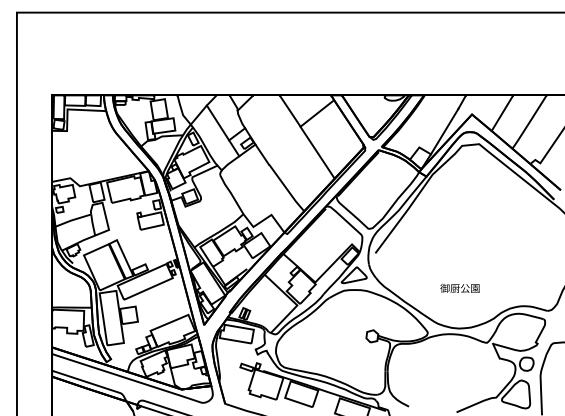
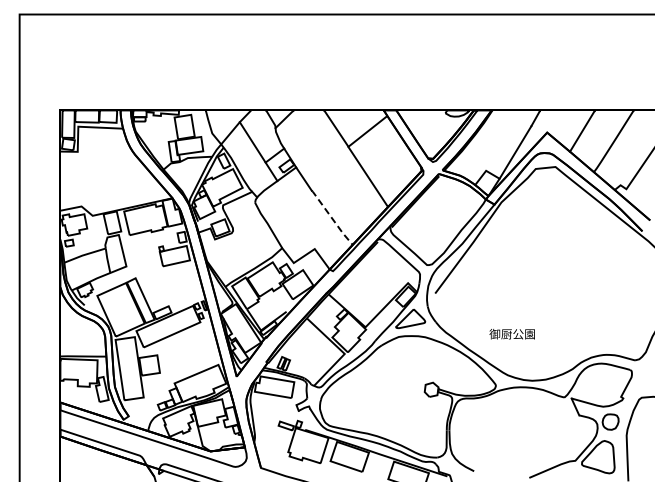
line: (286, 188) -> (332, 218), solid -> dashed
text: (459, 288) -> (511, 334), moved

